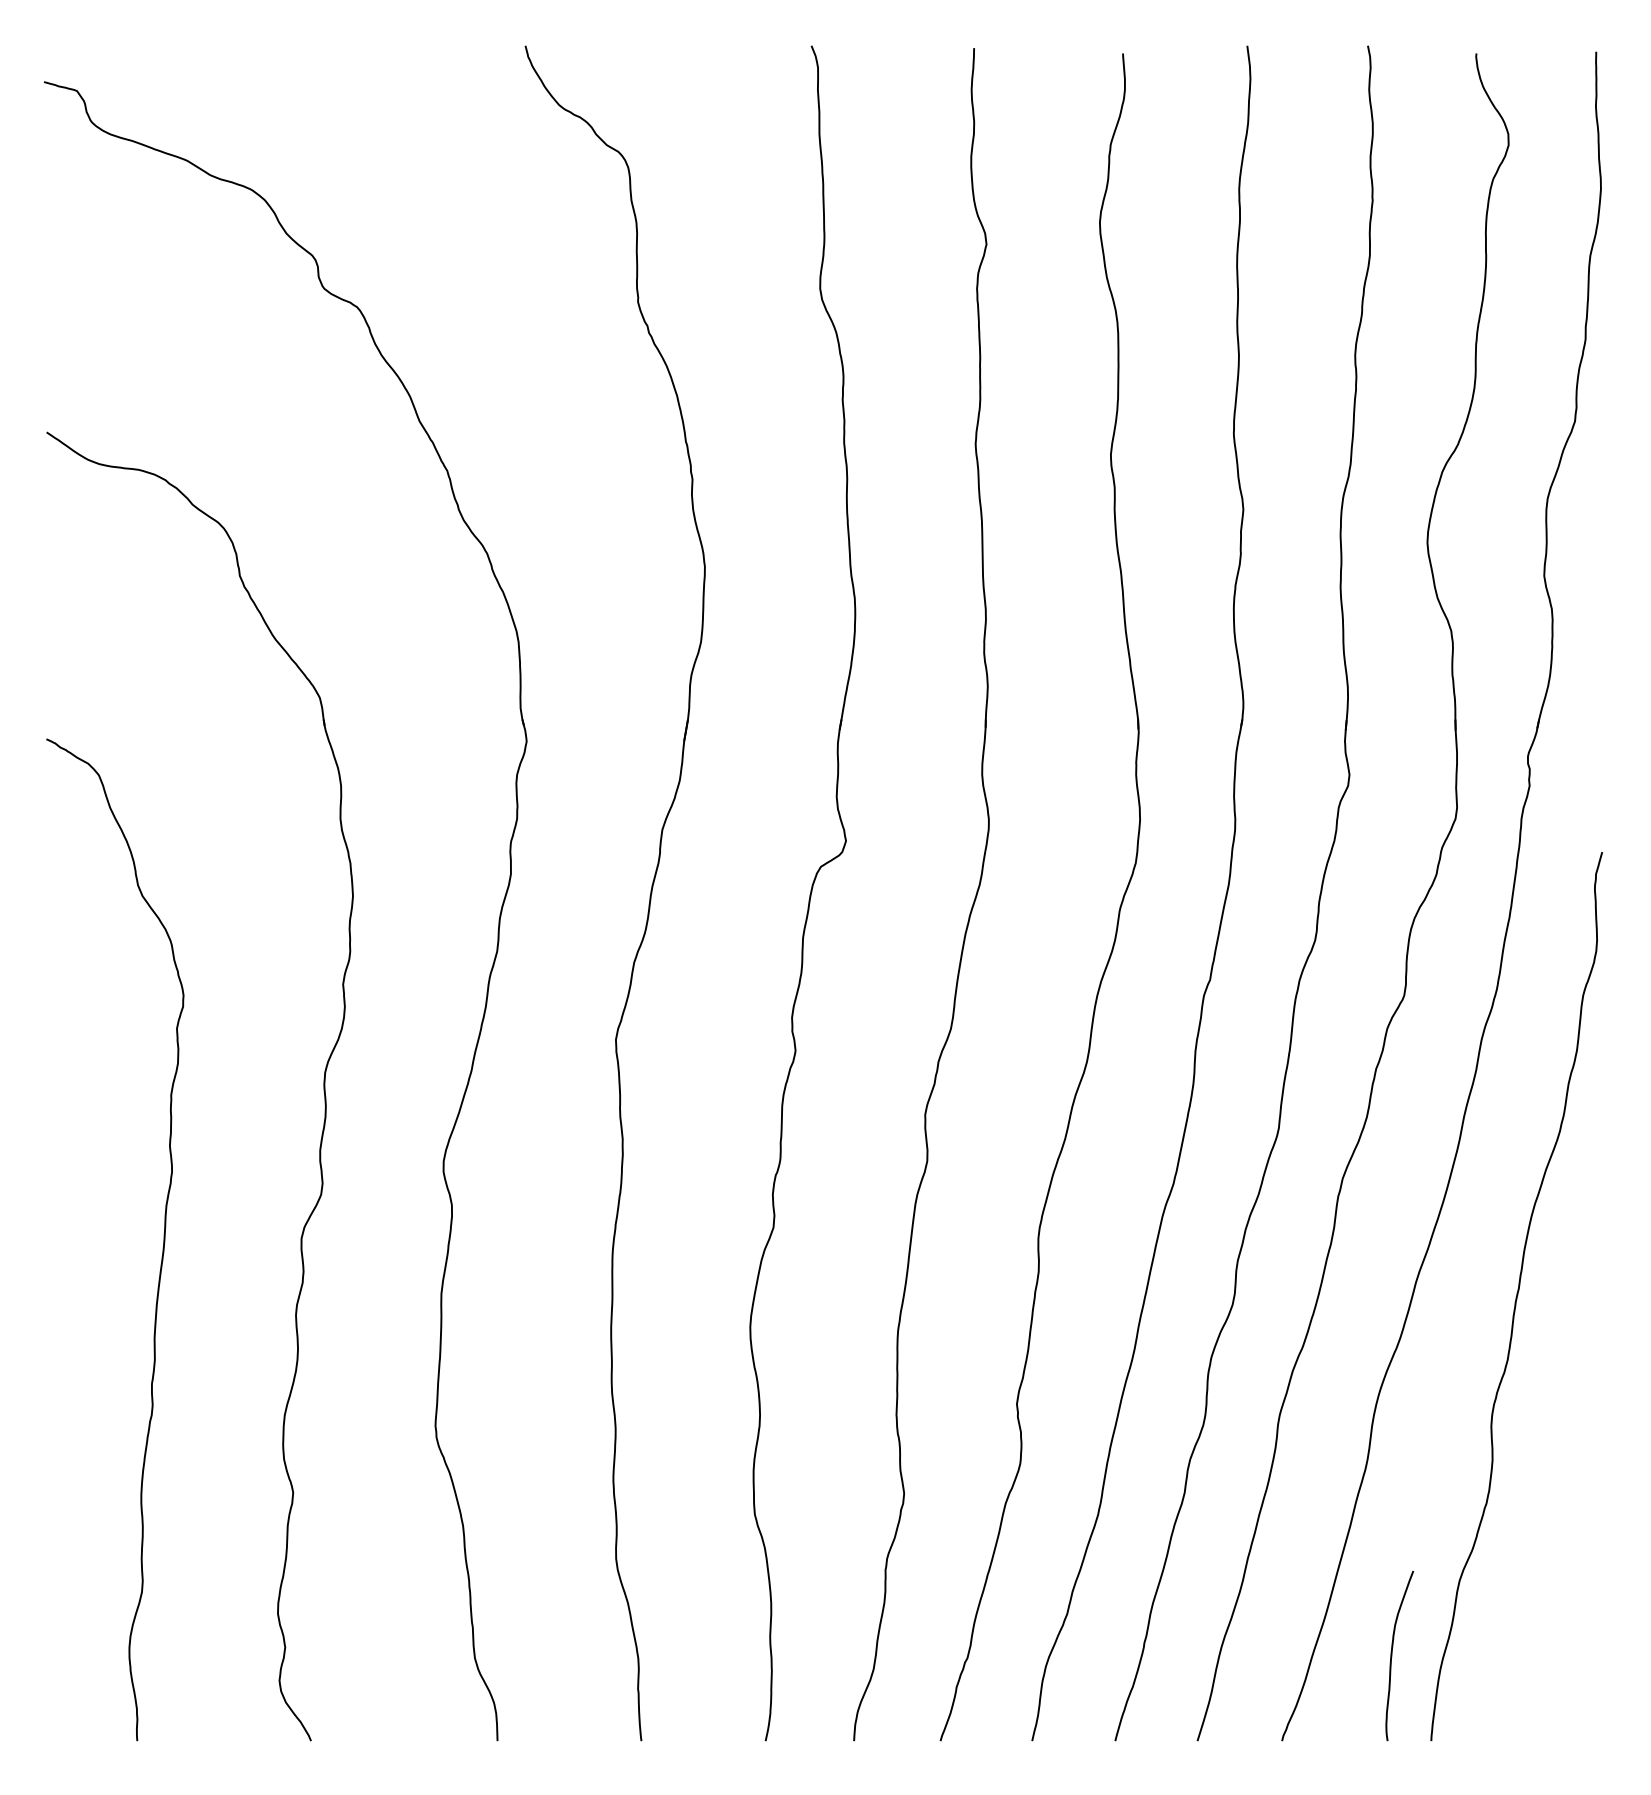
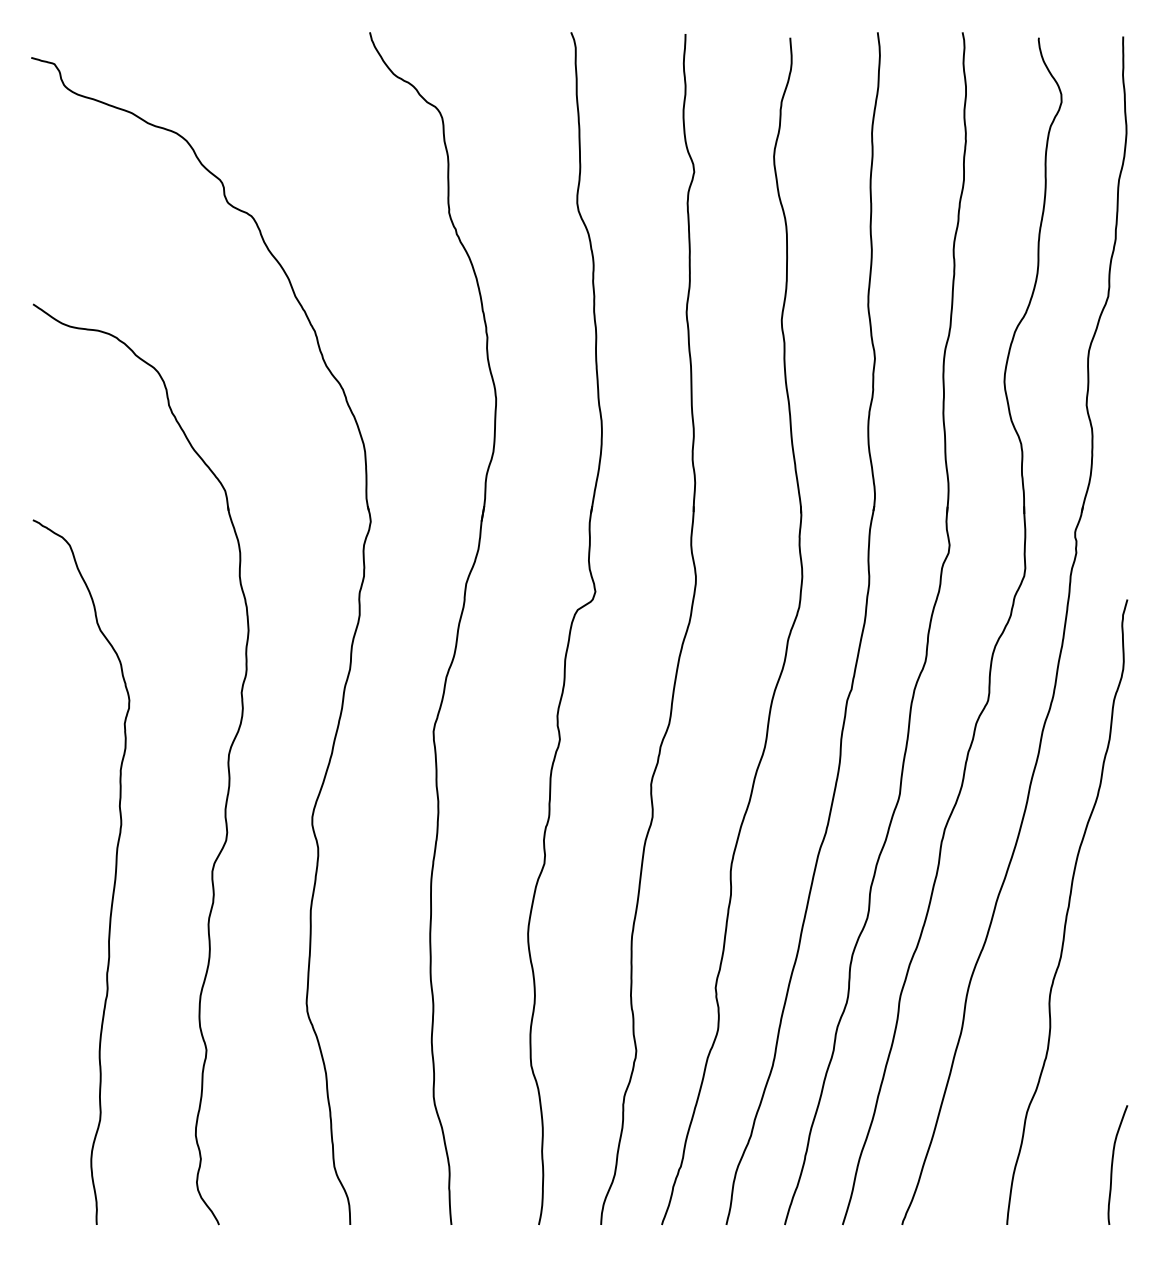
curve: (1392, 1655) -> (1112, 1164), moved

